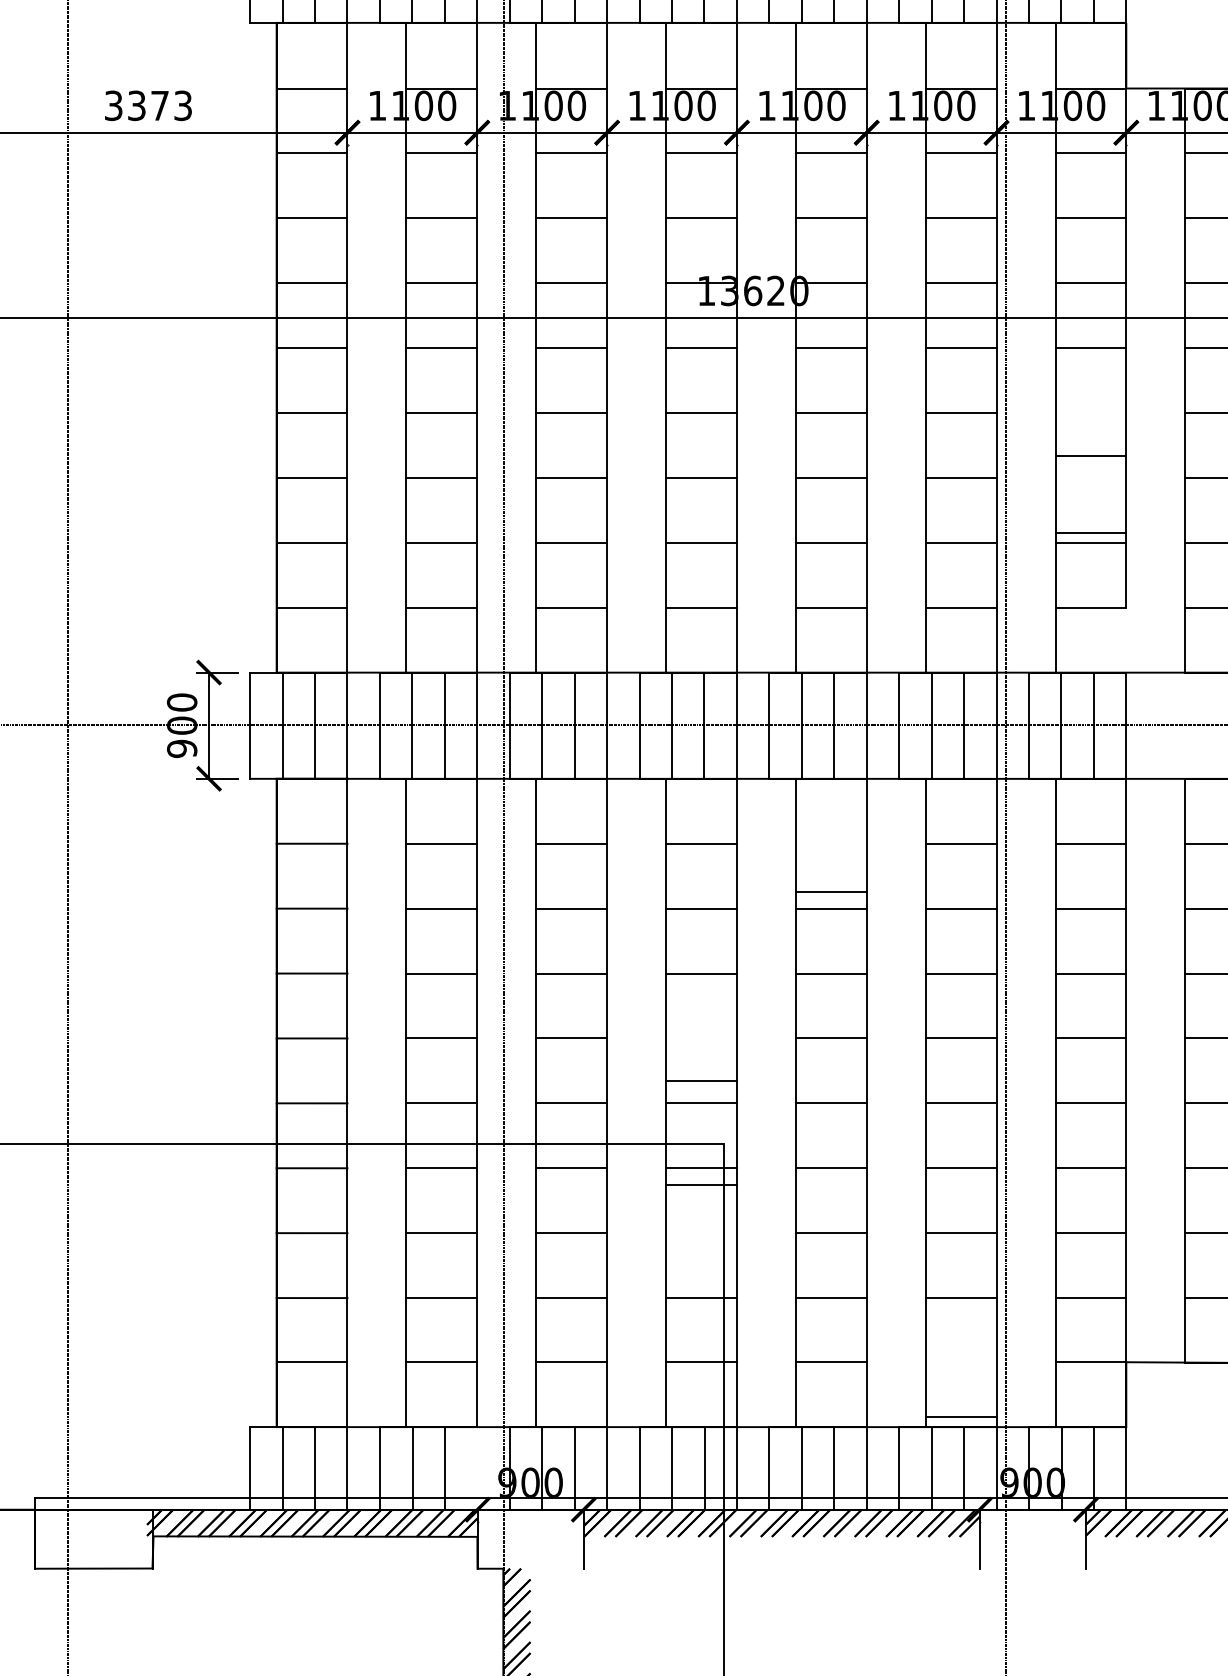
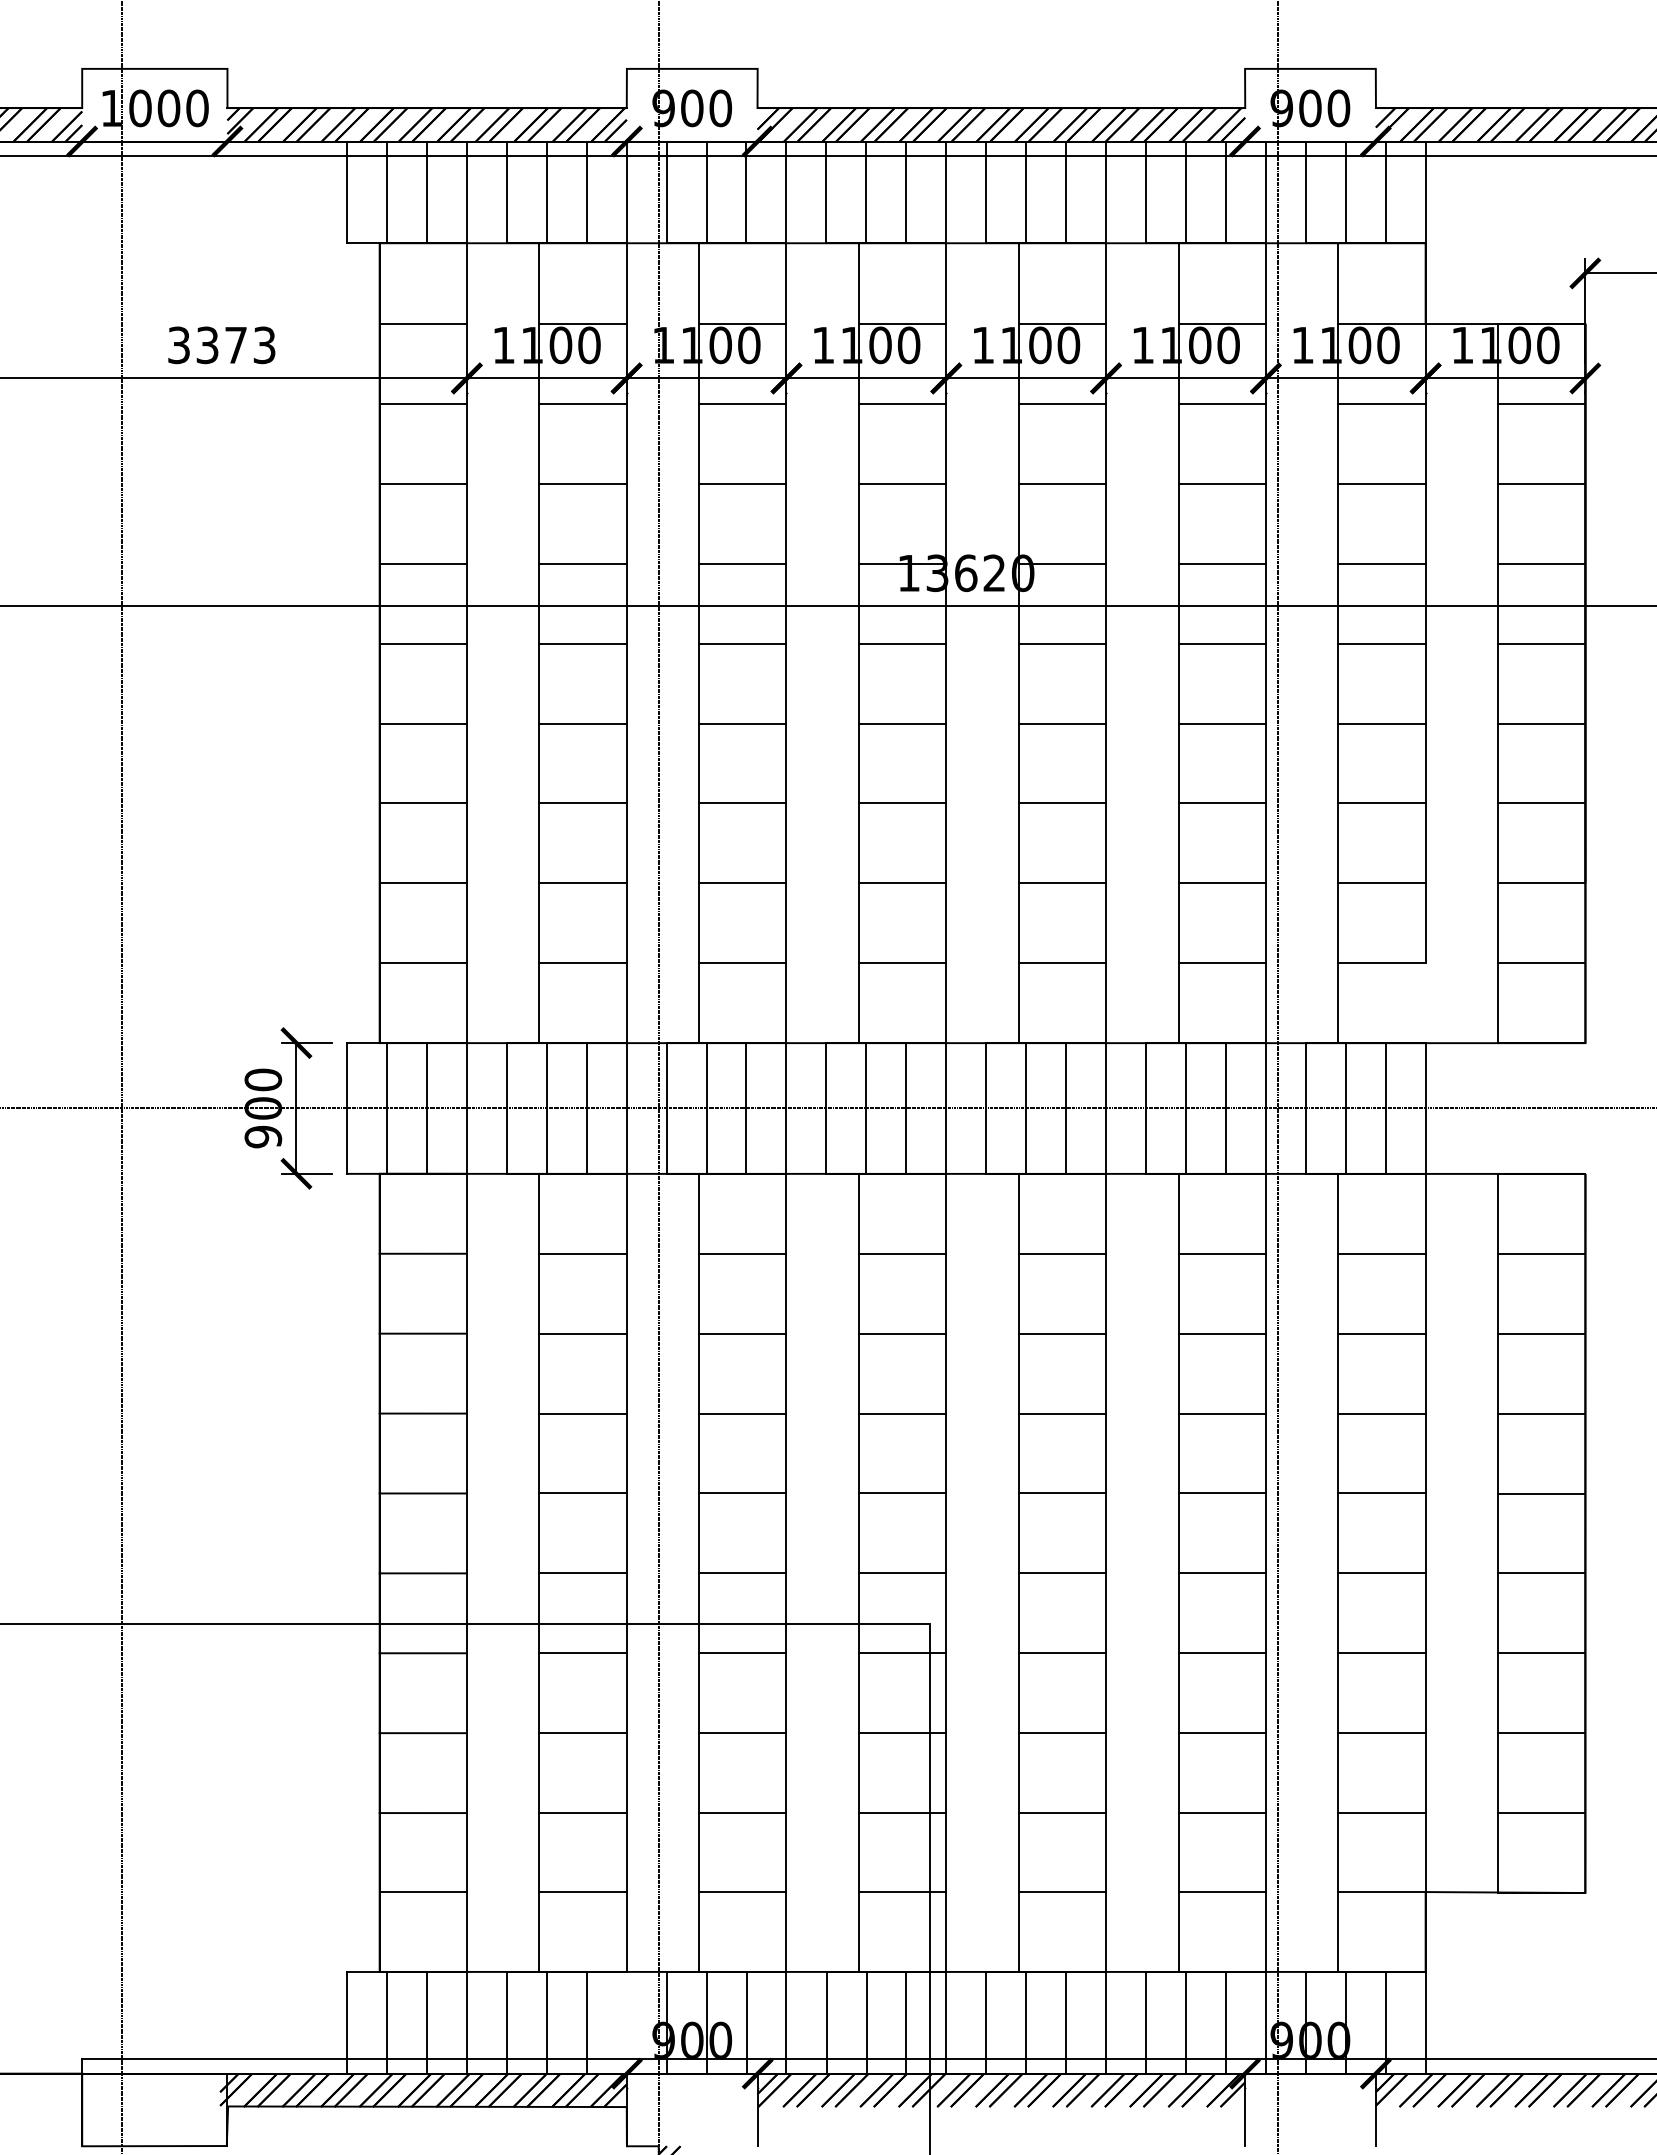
line: (1090, 456) -> (1381, 723), moved
line: (1090, 533) -> (1381, 803), moved
line: (831, 891) -> (1062, 1253), moved
line: (701, 1080) -> (902, 1493), moved
line: (701, 1185) -> (902, 1733), moved
line: (960, 1417) -> (1221, 1892), moved

